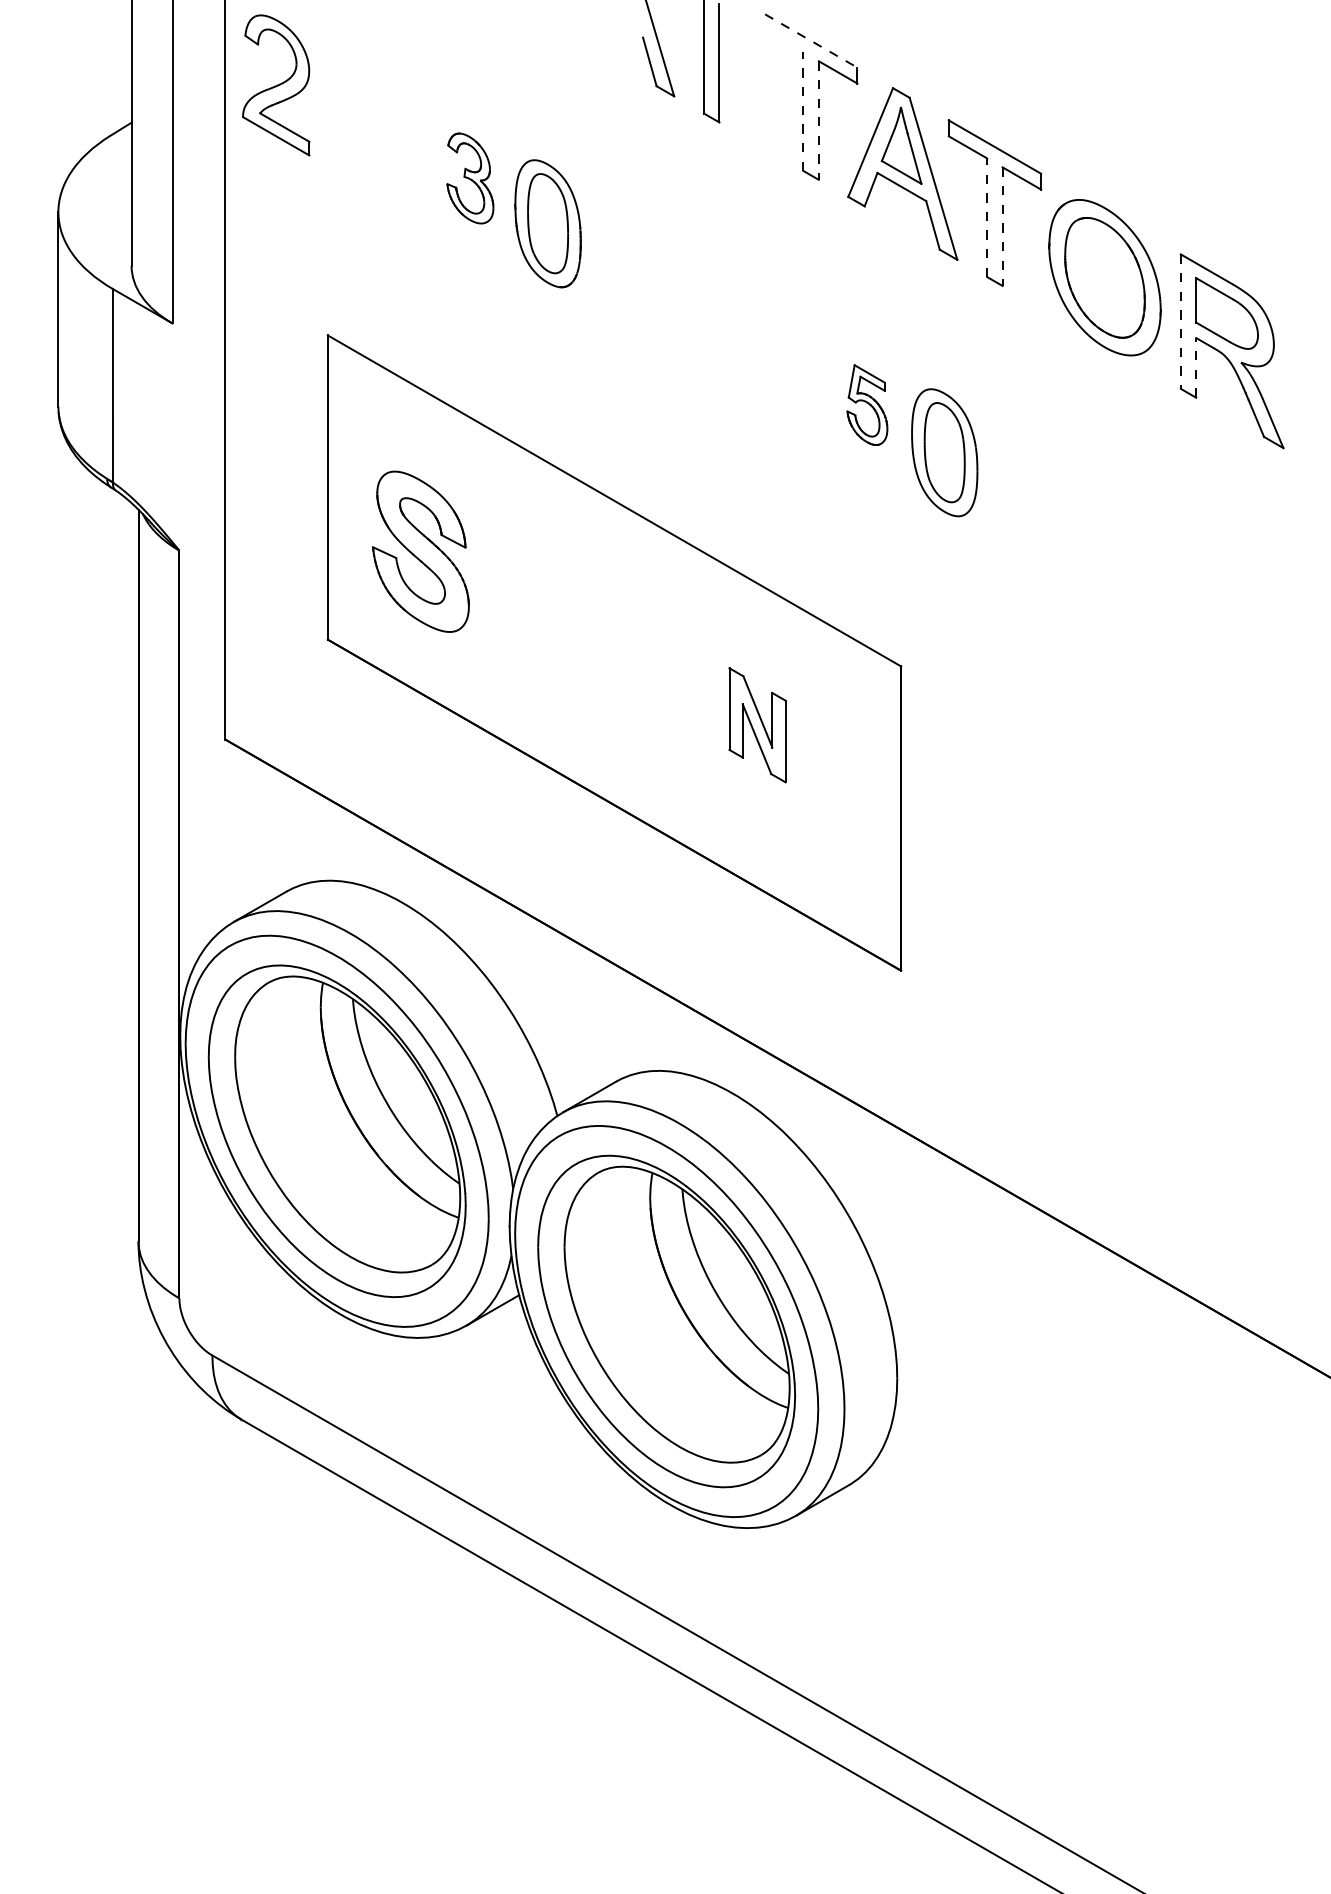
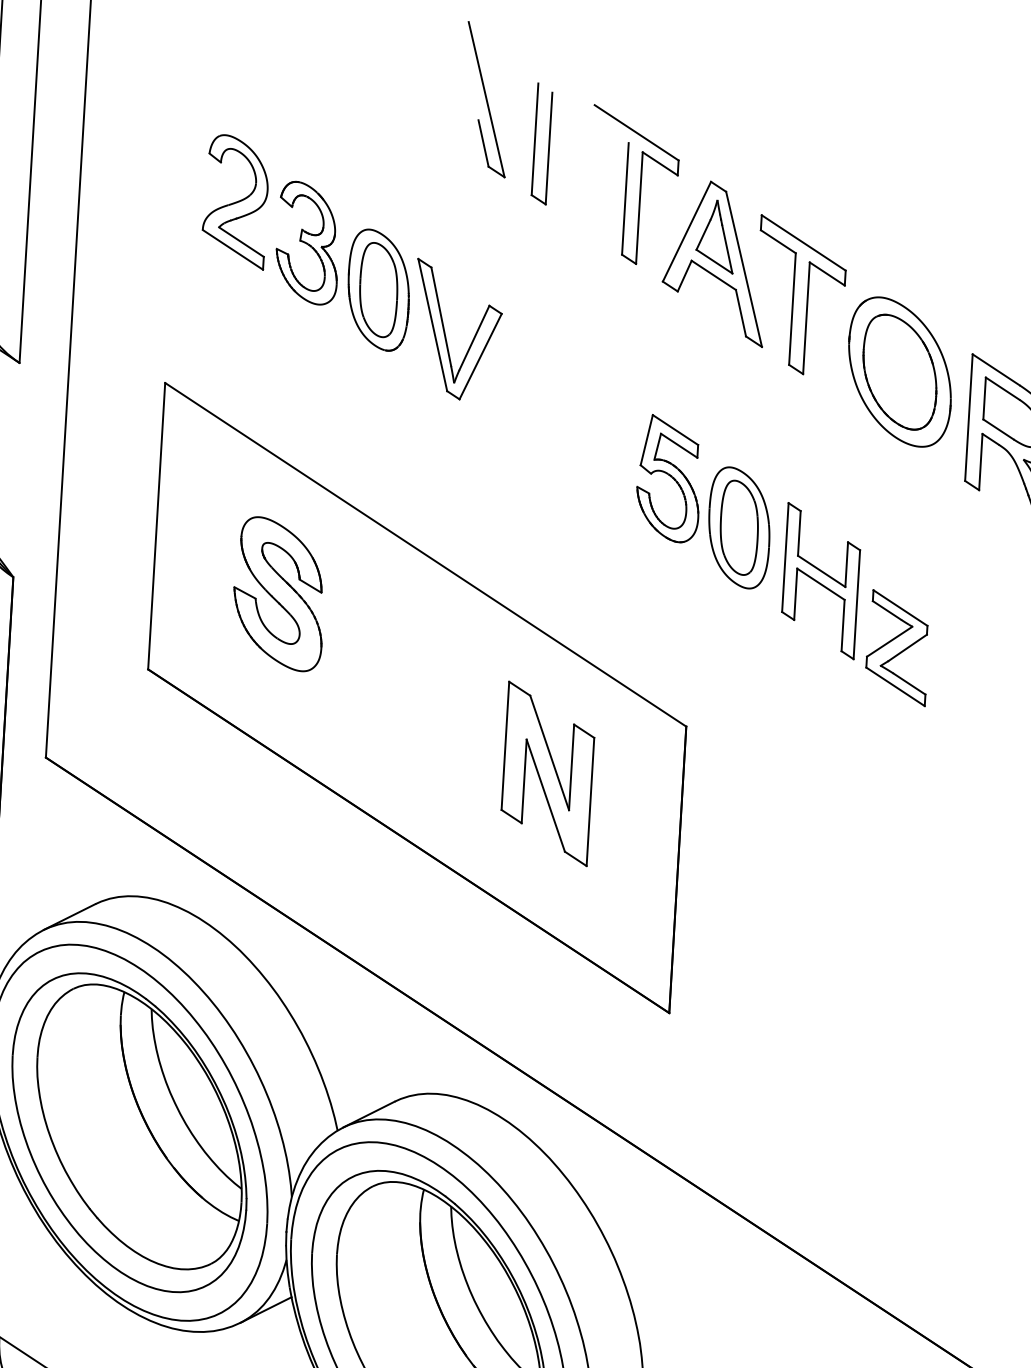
line: (811, 41) -> (636, 133), dashed -> solid
part: (276, 85) -> (236, 202), moved
line: (803, 111) -> (625, 198), dashed -> solid
line: (818, 121) -> (639, 208), dashed -> solid
part: (470, 178) -> (308, 243), size x1.43
line: (987, 217) -> (792, 308), dashed -> solid
line: (1002, 227) -> (806, 319), dashed -> solid
part: (621, 264) -> (445, 332), added
line: (1180, 322) -> (968, 418), dashed -> solid
line: (1196, 367) -> (981, 461), dashed -> solid
part: (867, 404) -> (669, 478), size x1.67
part: (1034, 503) -> (821, 580), added
part: (420, 551) -> (278, 593), moved
part: (1119, 569) -> (897, 647), added
part: (757, 725) -> (547, 774), size x1.67

